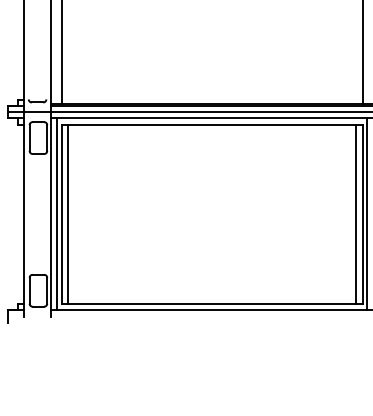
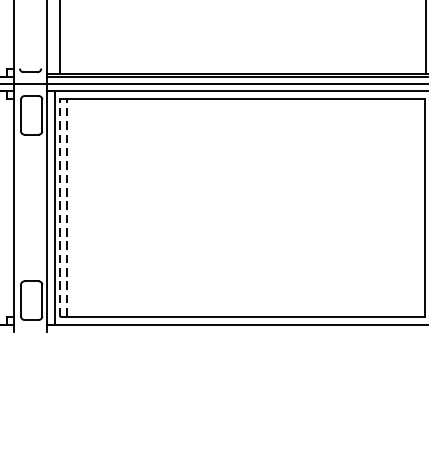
line: (355, 213) -> (416, 206), removed
line: (61, 214) -> (59, 208), solid -> dashed
line: (67, 214) -> (66, 208), solid -> dashed

